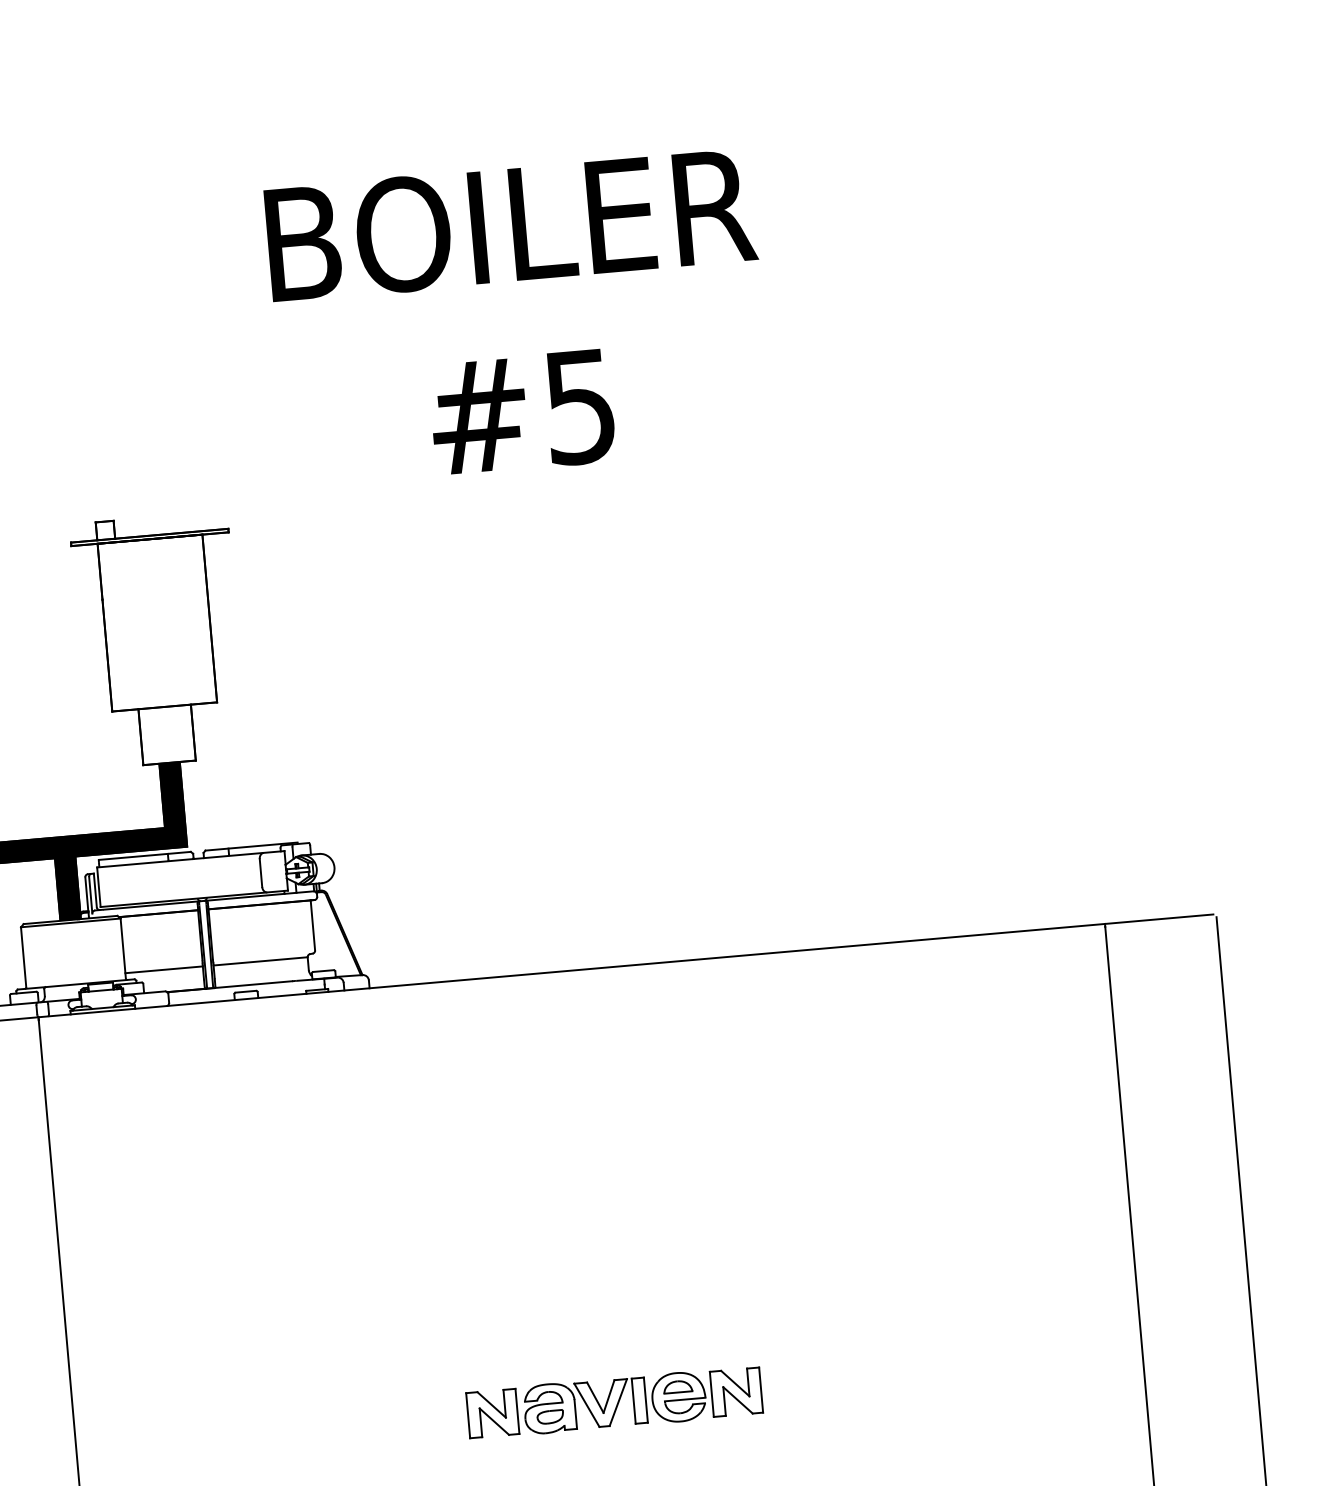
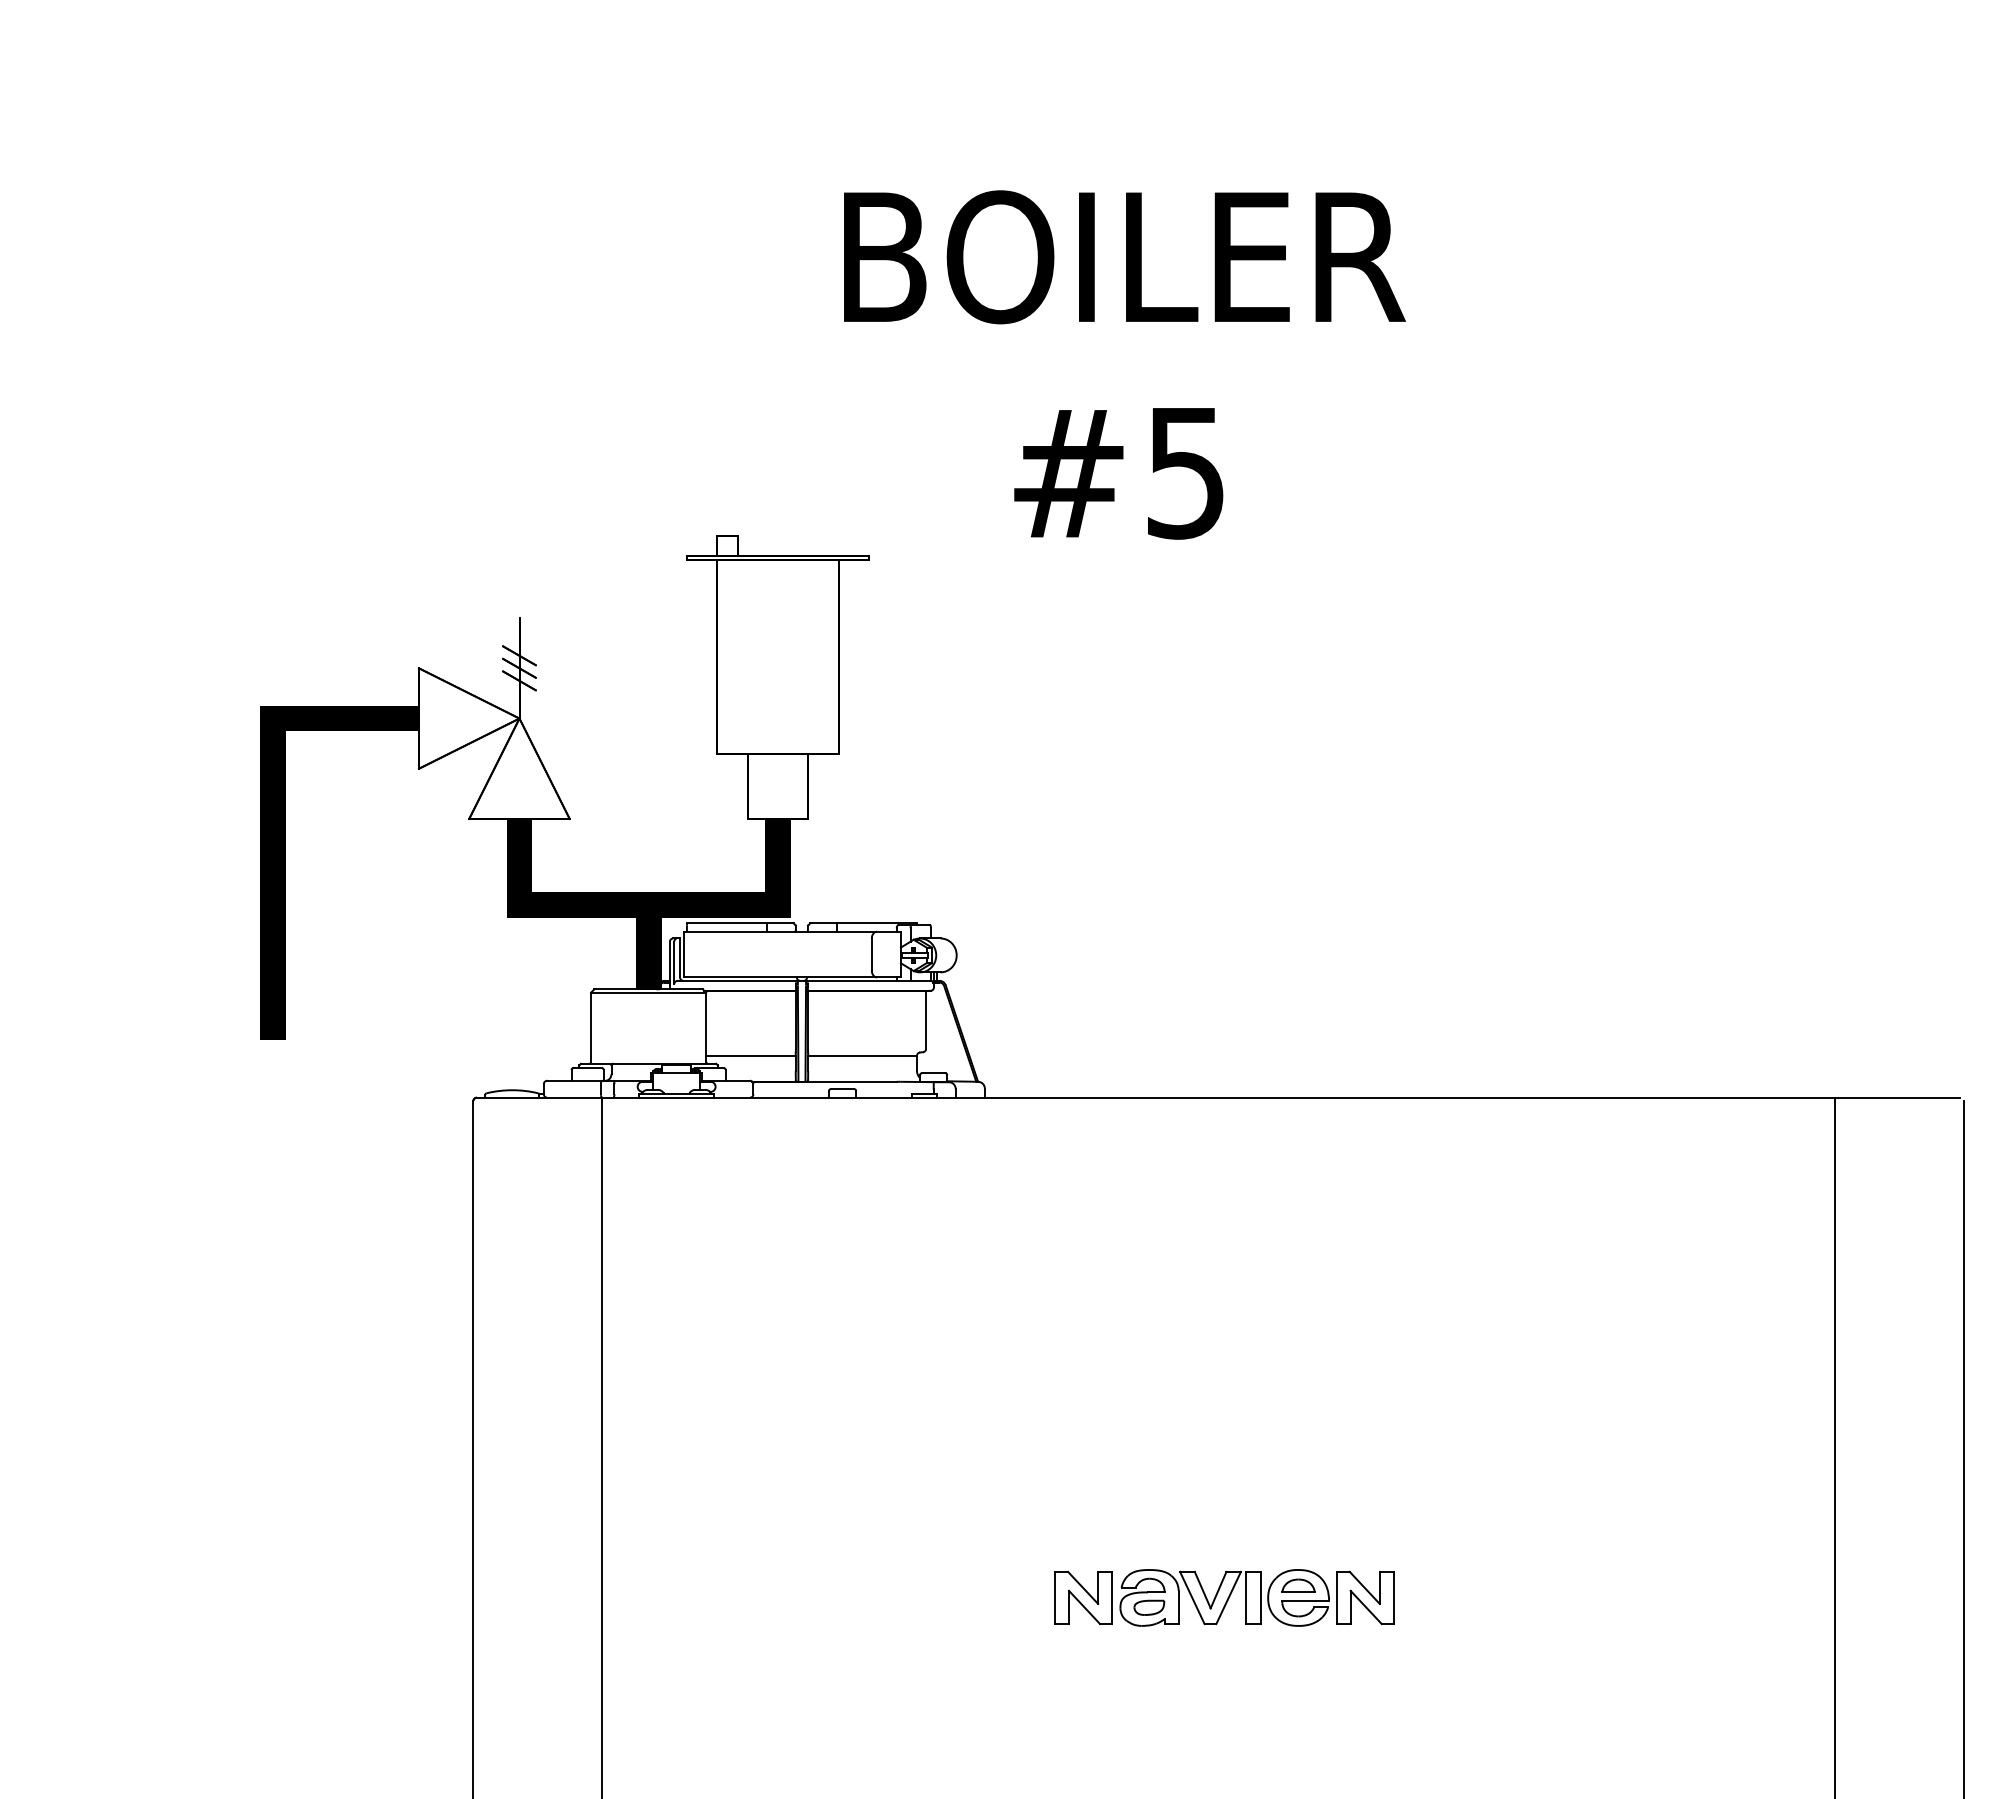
text: (518, 317) -> (1124, 364), moved

